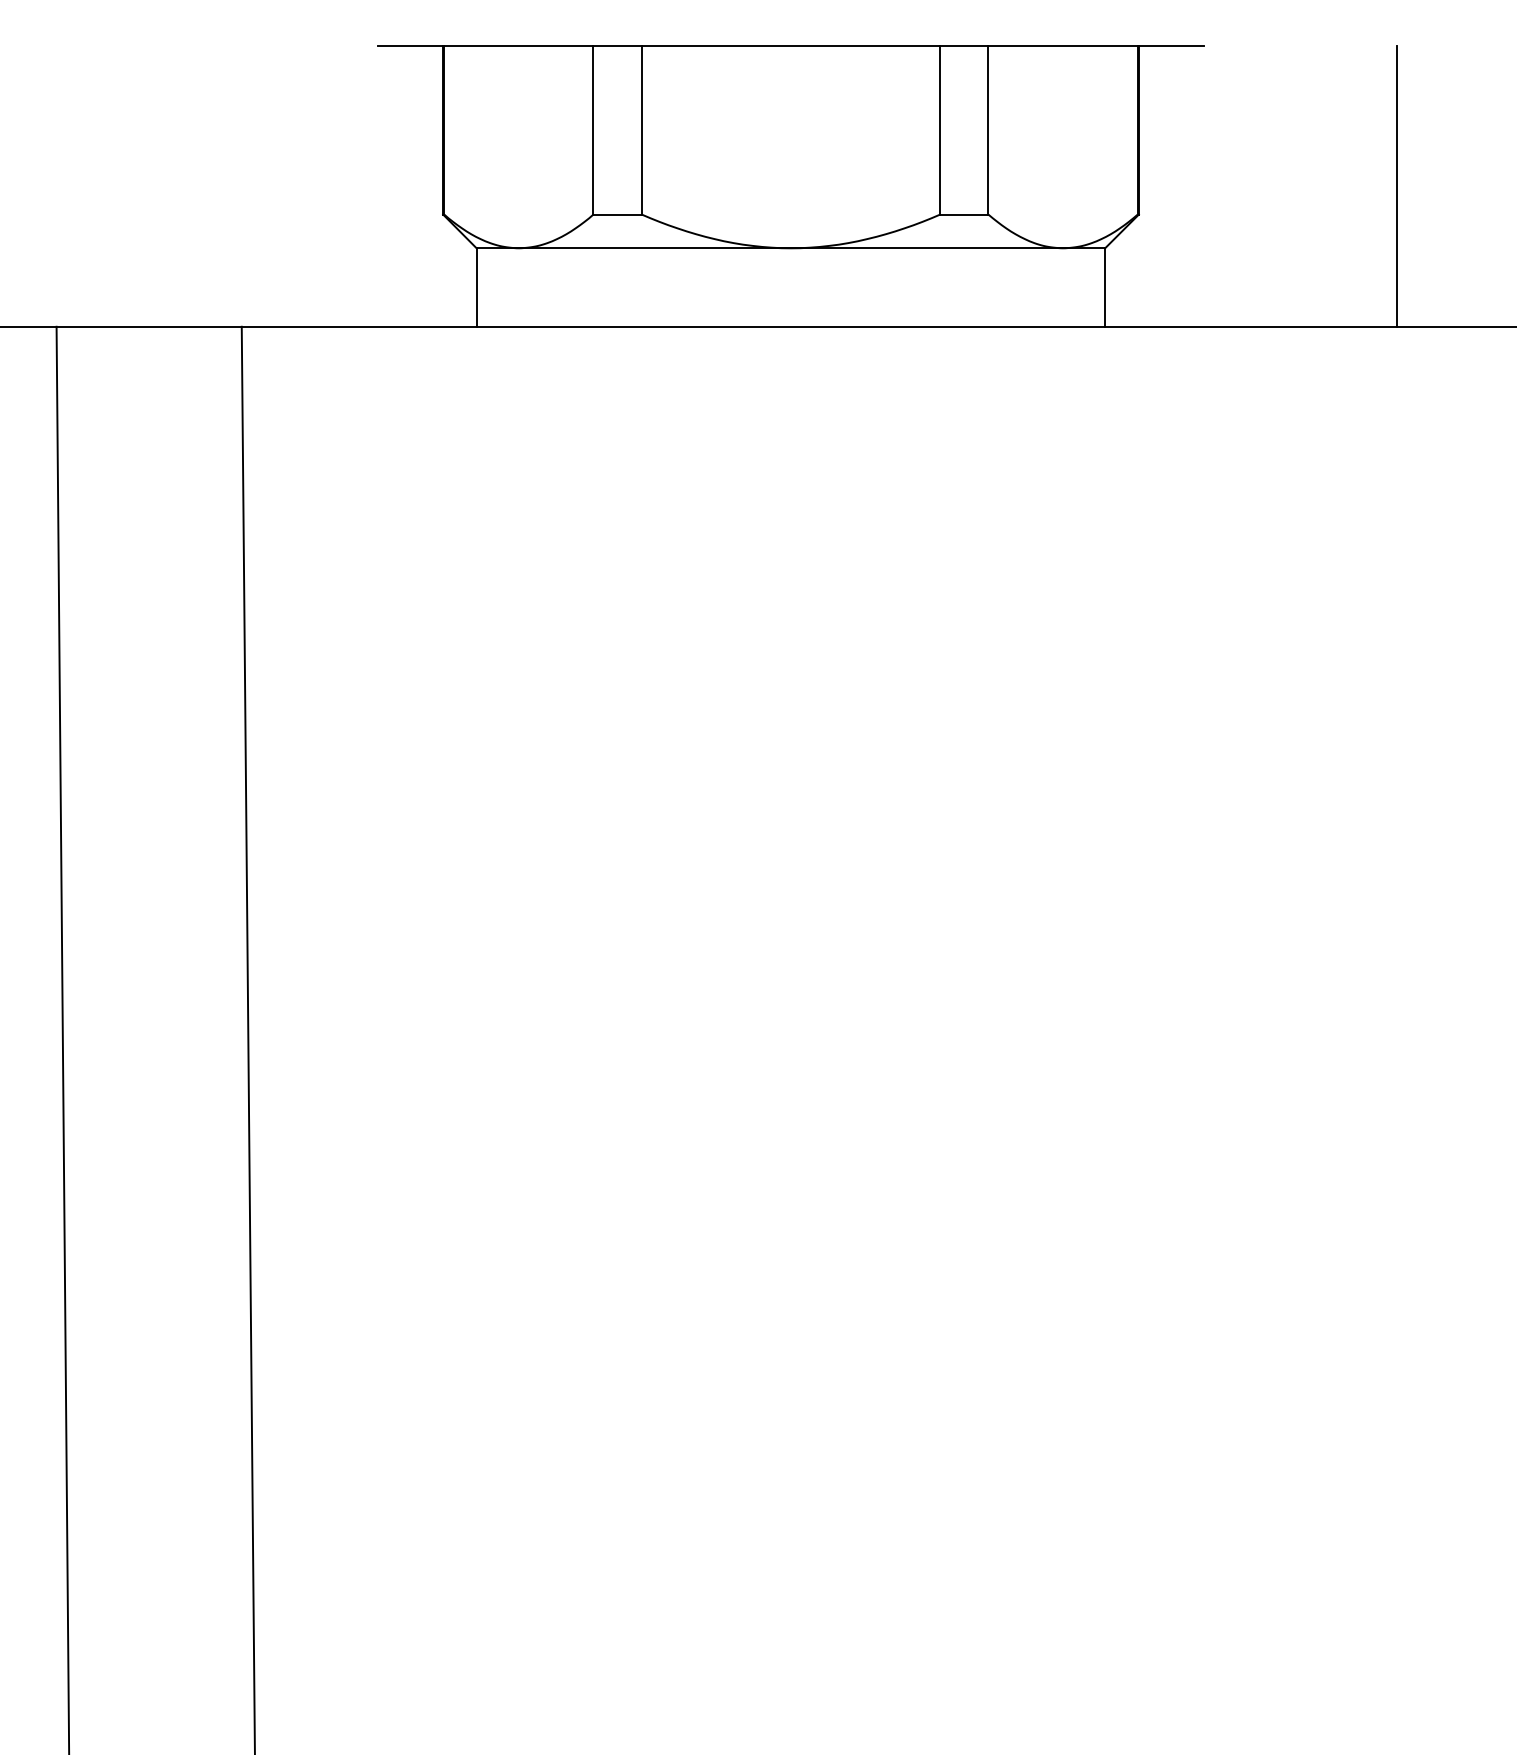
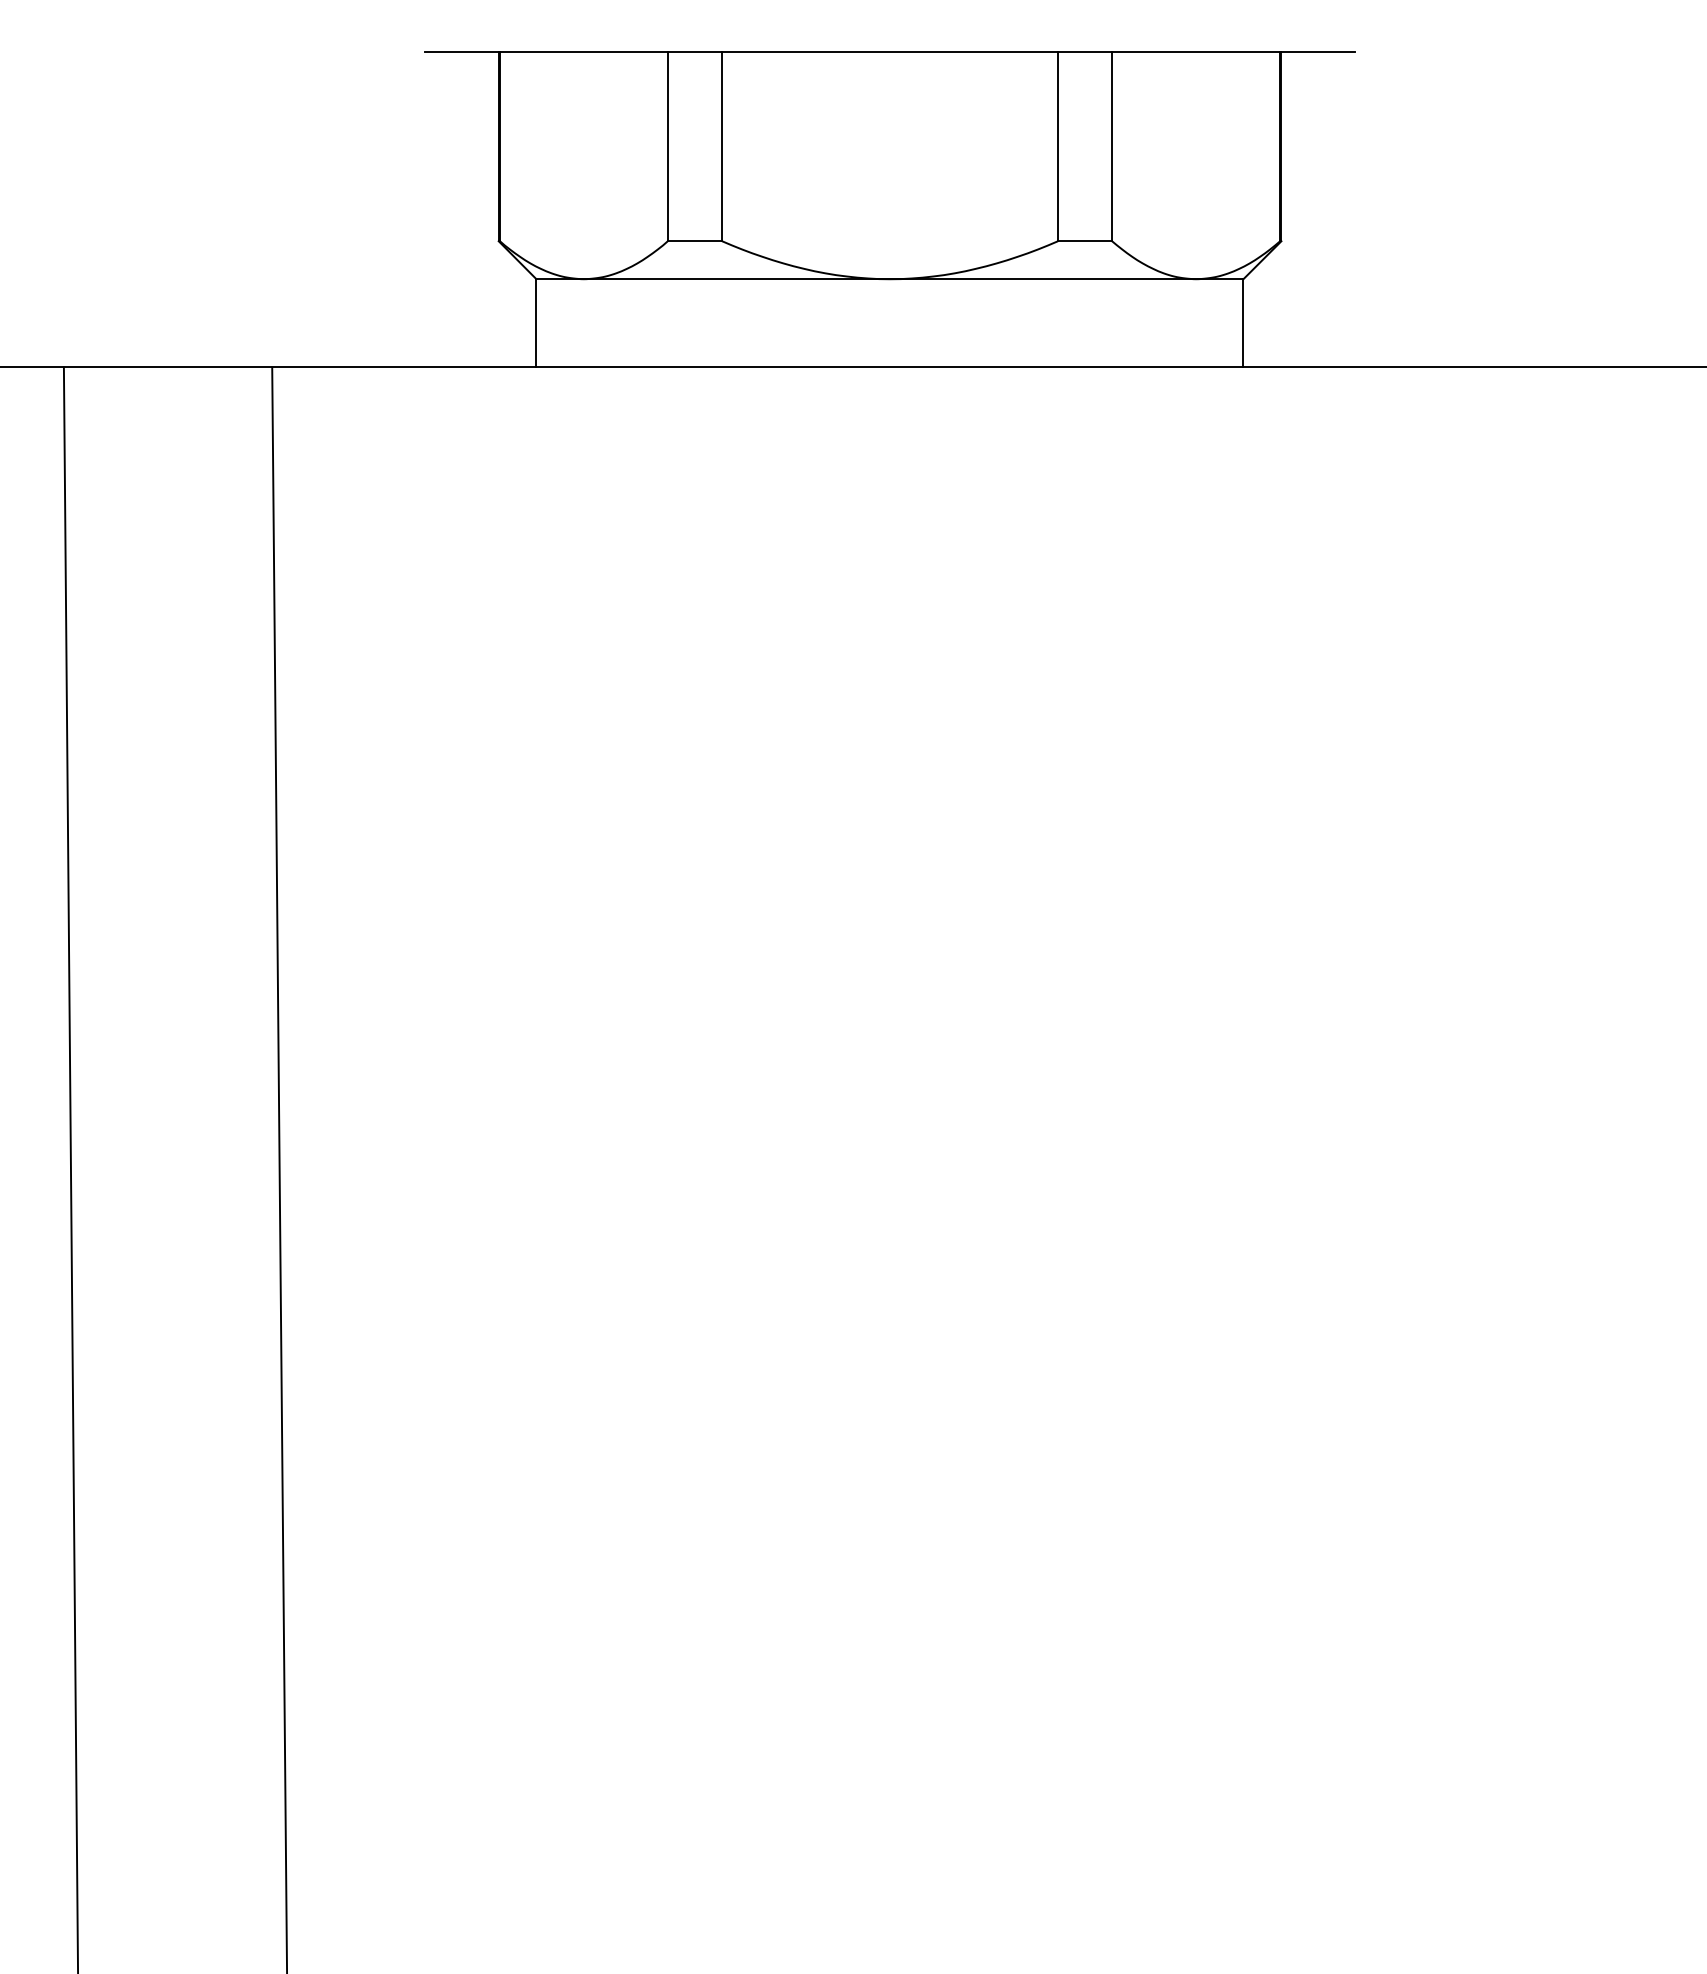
line: (1397, 186) -> (1572, 209), removed

